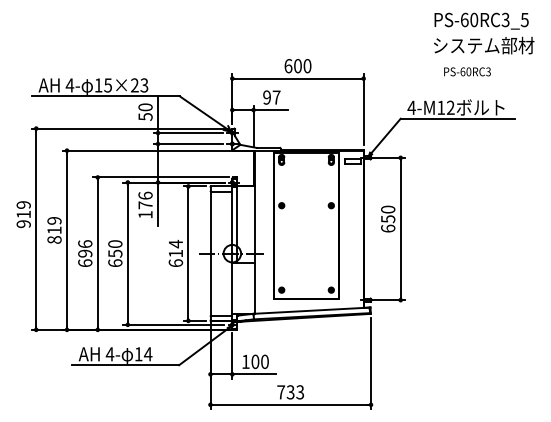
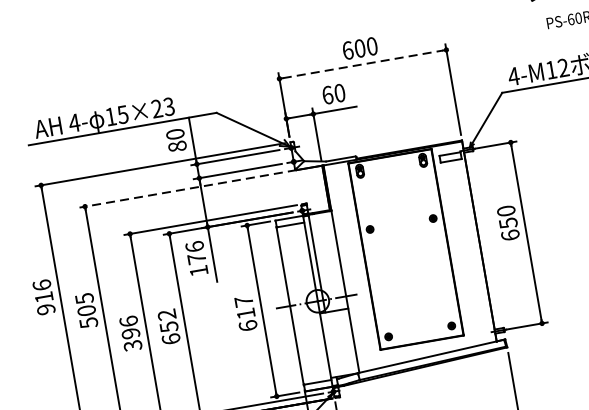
line: (298, 78) -> (363, 64), solid -> dashed
text: (271, 97) -> (333, 94), 97 -> 60
text: (145, 116) -> (177, 145), 50 -> 80
line: (147, 150) -> (187, 188), solid -> dashed
text: (23, 204) -> (41, 284), 919 -> 916
text: (54, 230) -> (86, 310), 819 -> 505
text: (175, 243) -> (243, 300), 614 -> 617
text: (115, 244) -> (167, 315), 650 -> 652
text: (85, 263) -> (133, 346), 696 -> 396

